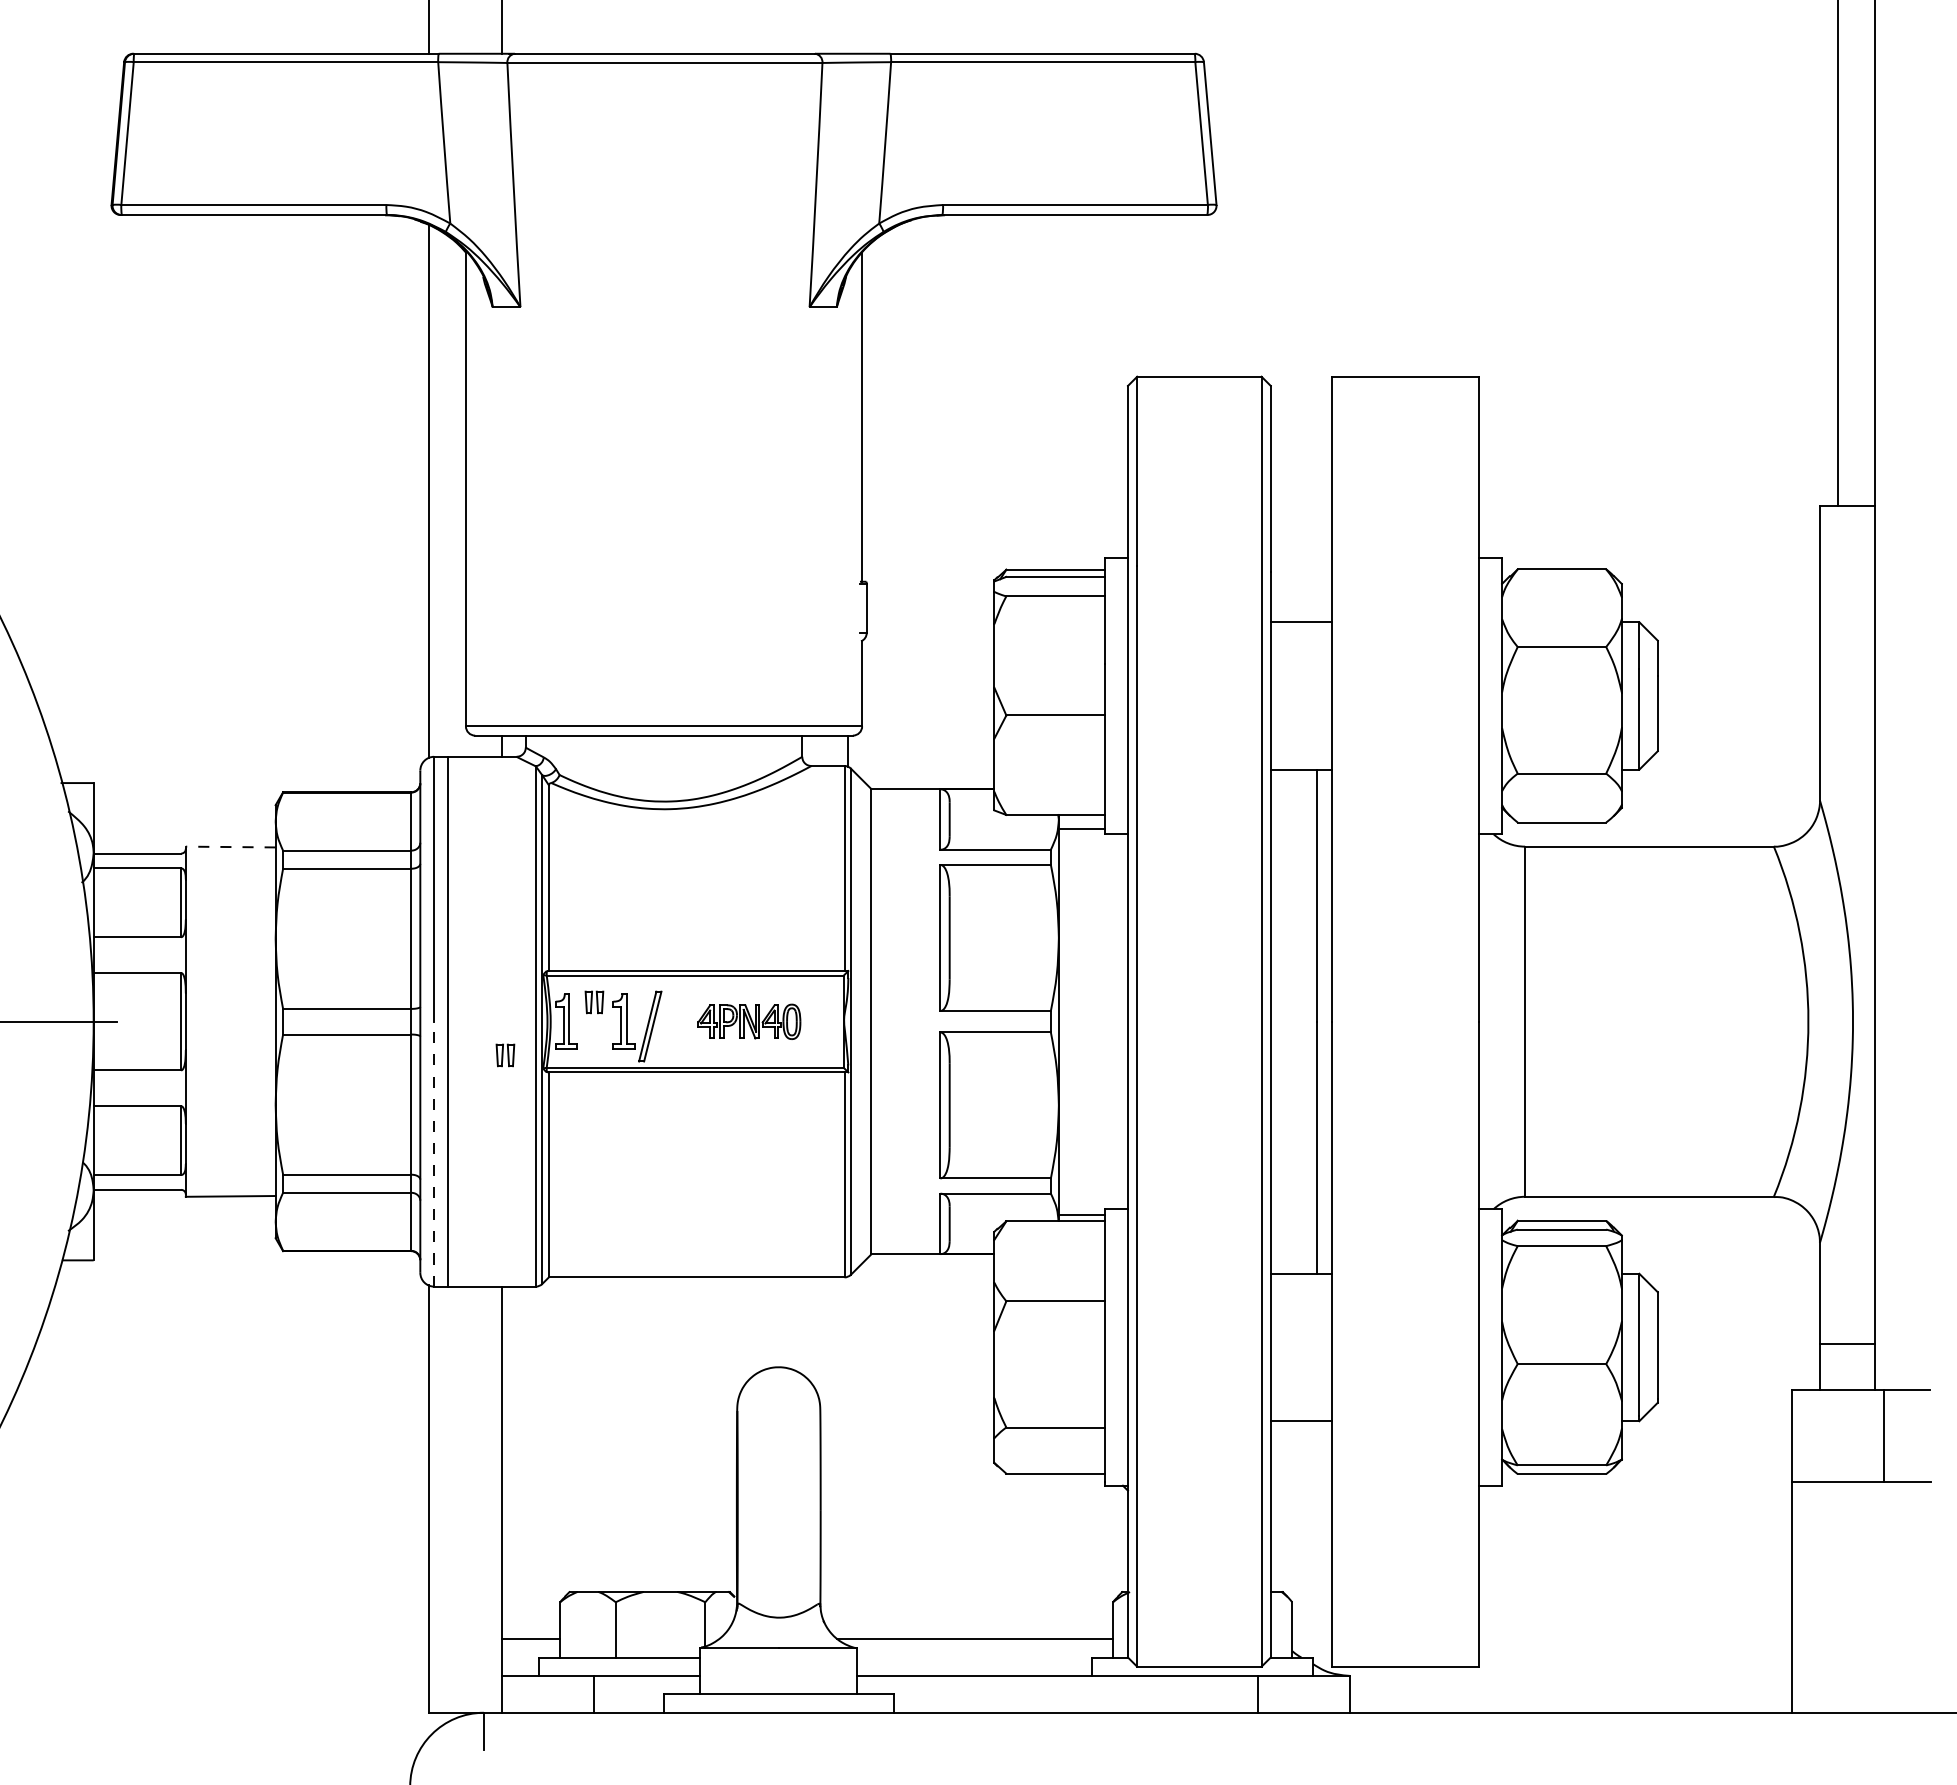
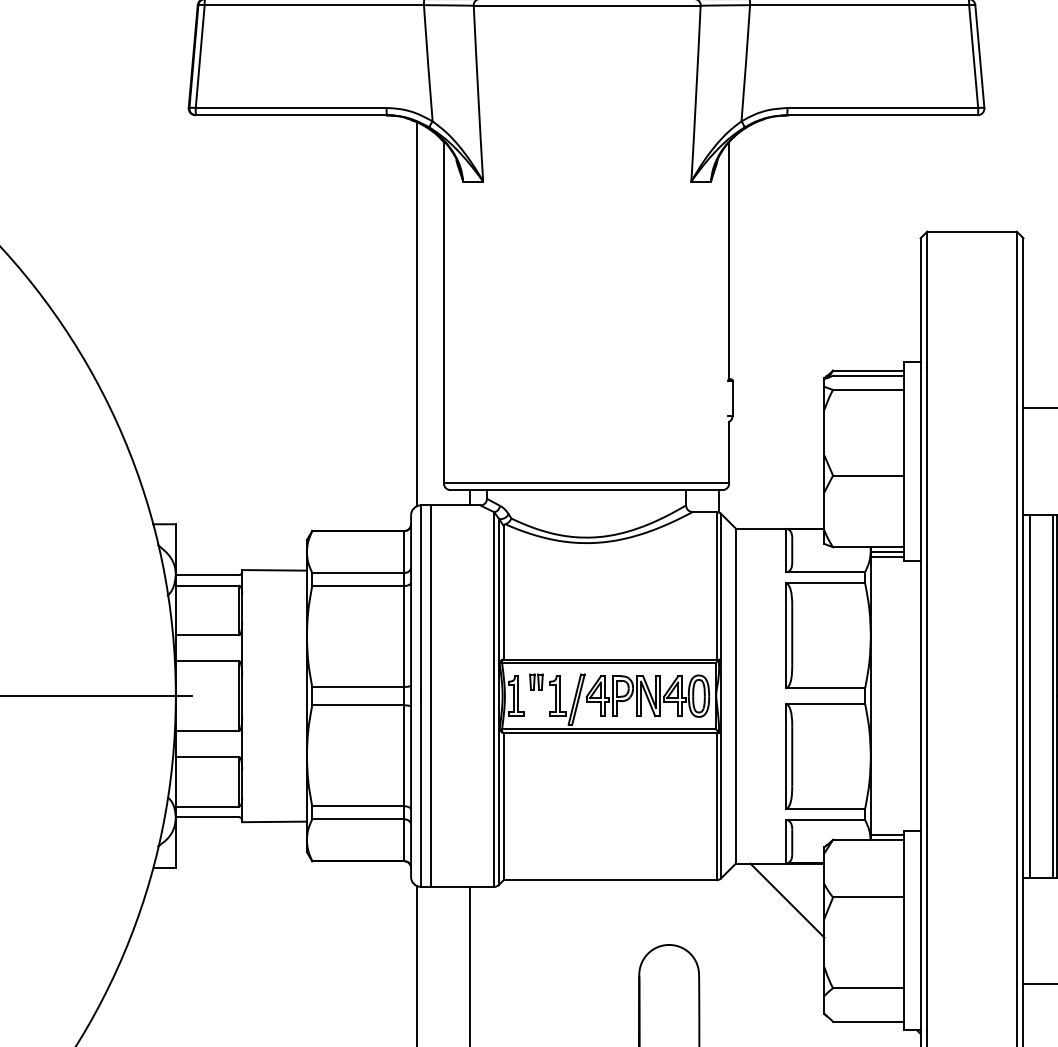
line: (1081, 822) -> (887, 552), added
line: (230, 847) -> (274, 570), dashed -> solid
part: (749, 1021) -> (648, 695), size x1.67
line: (1280, 1021) -> (1030, 695), added
line: (1312, 1021) -> (1053, 695), added
part: (505, 1055) -> (472, 720), removed
line: (434, 1153) -> (421, 791), dashed -> solid
line: (942, 1305) -> (787, 900), added

